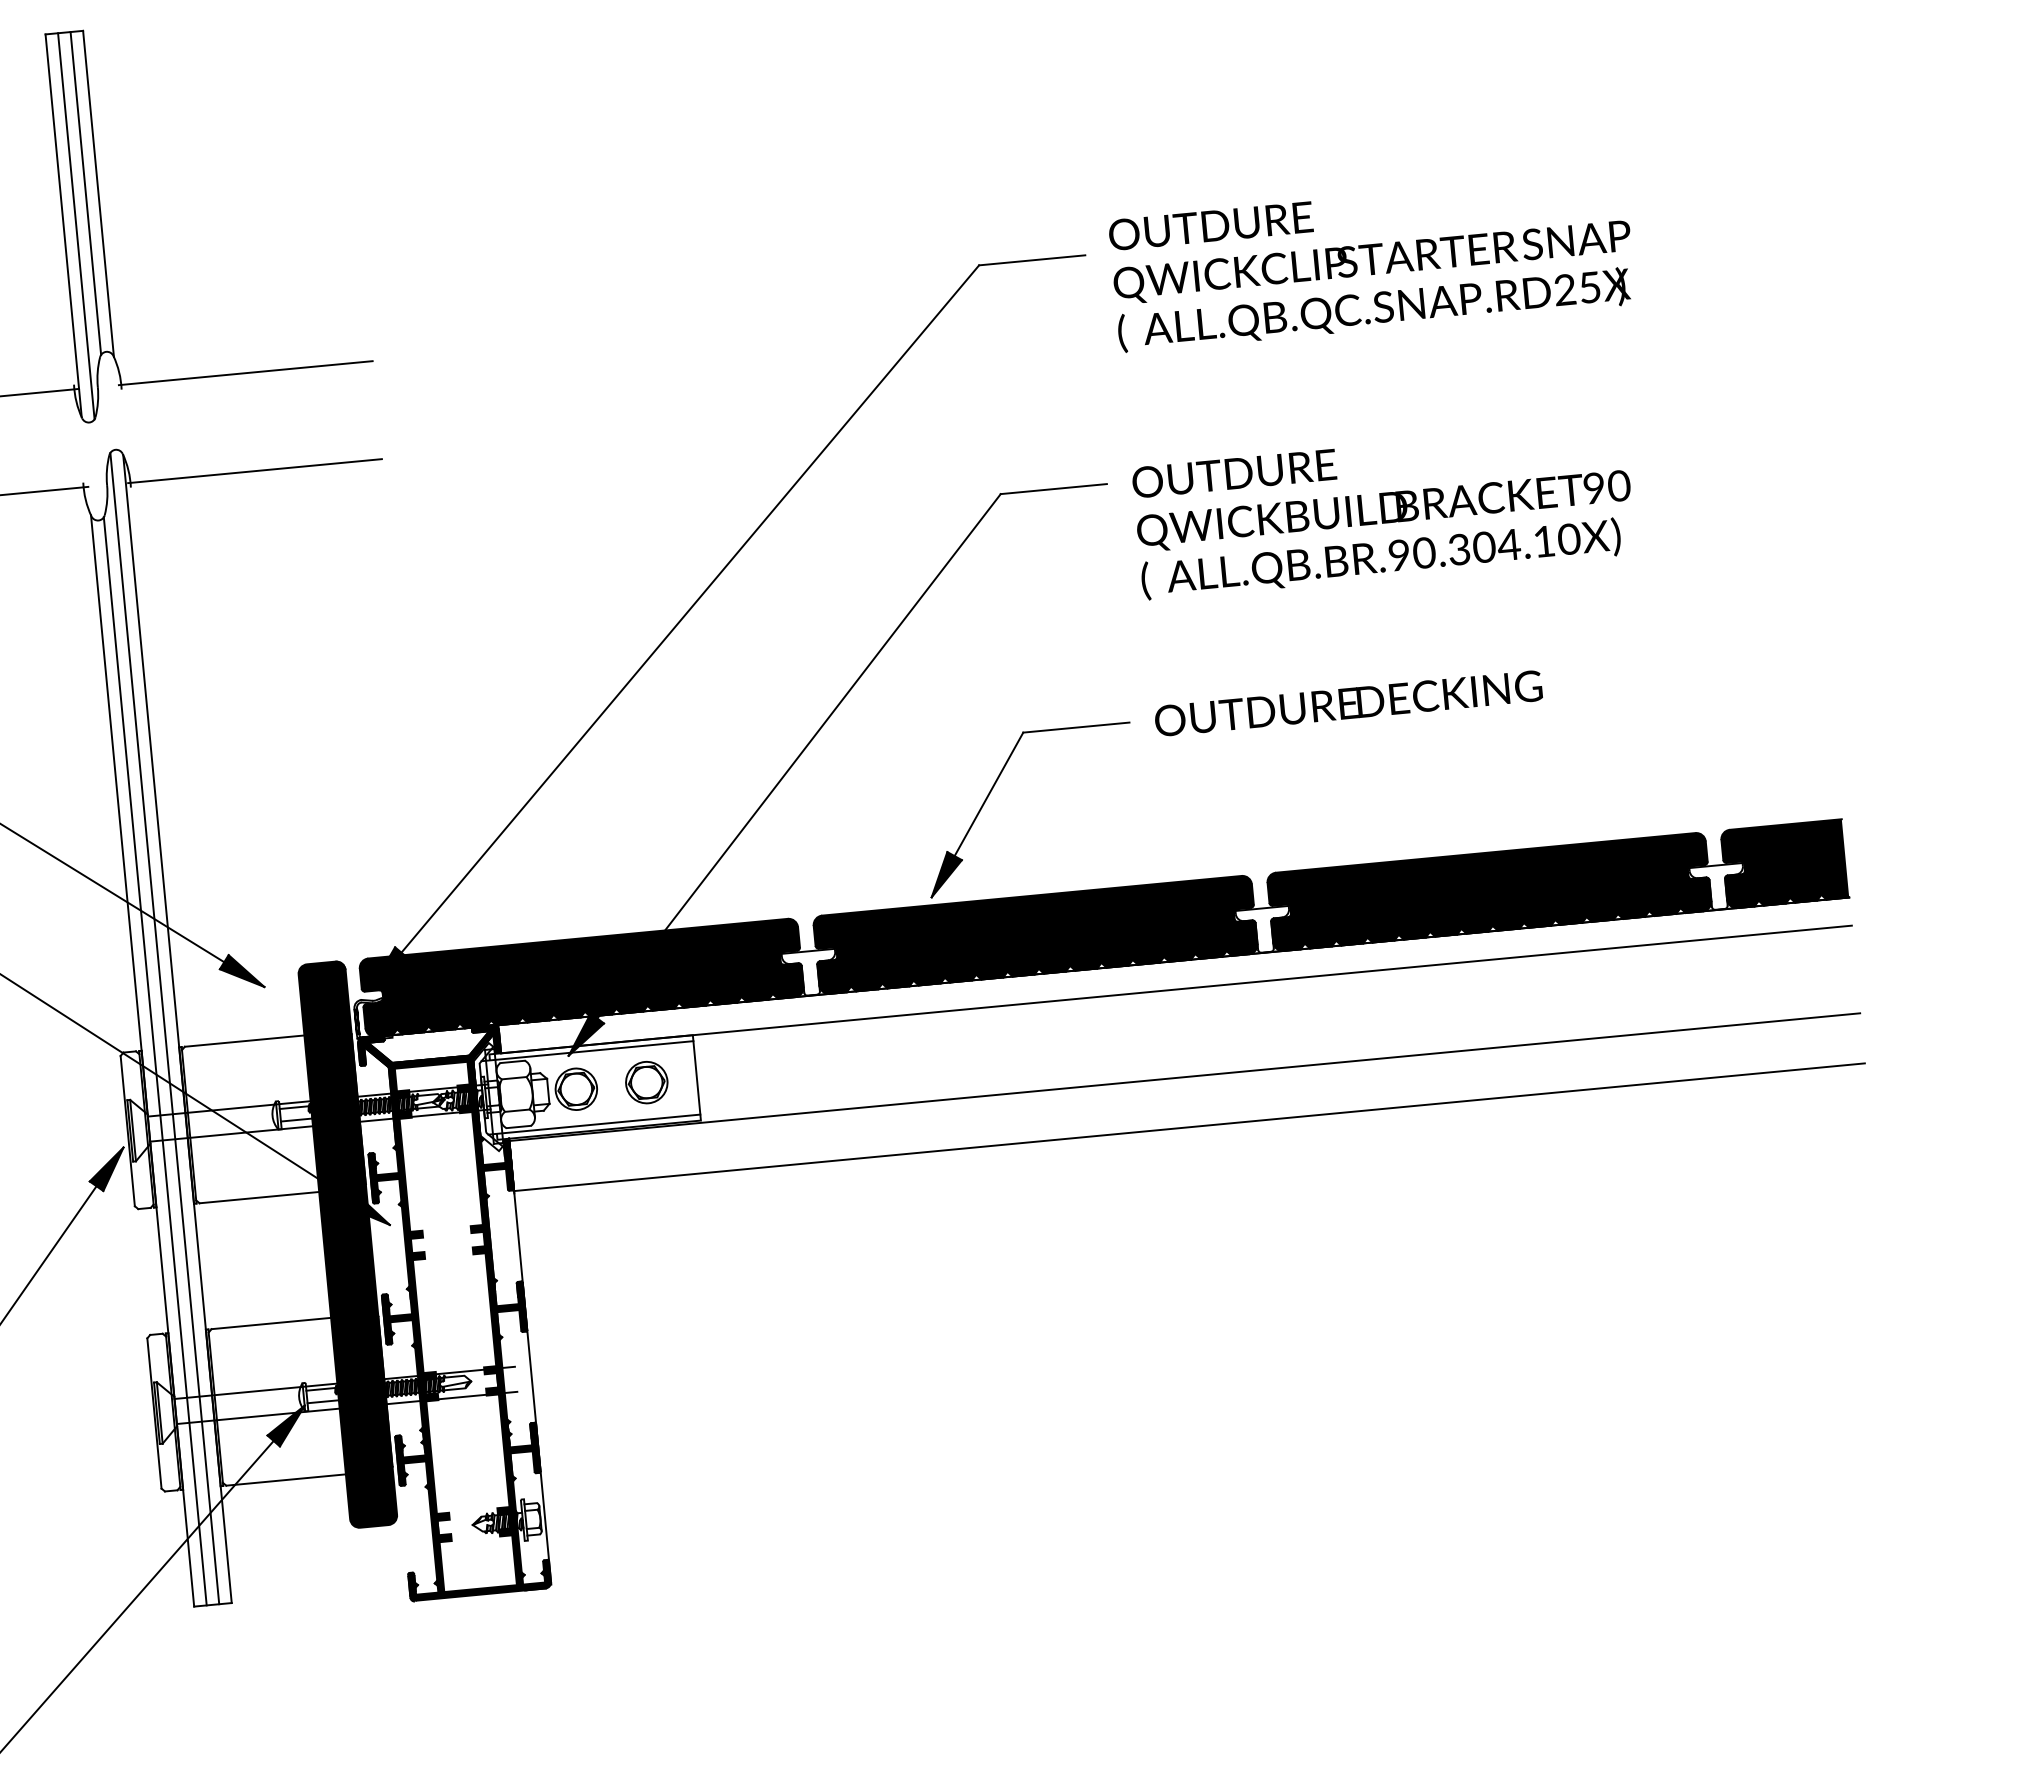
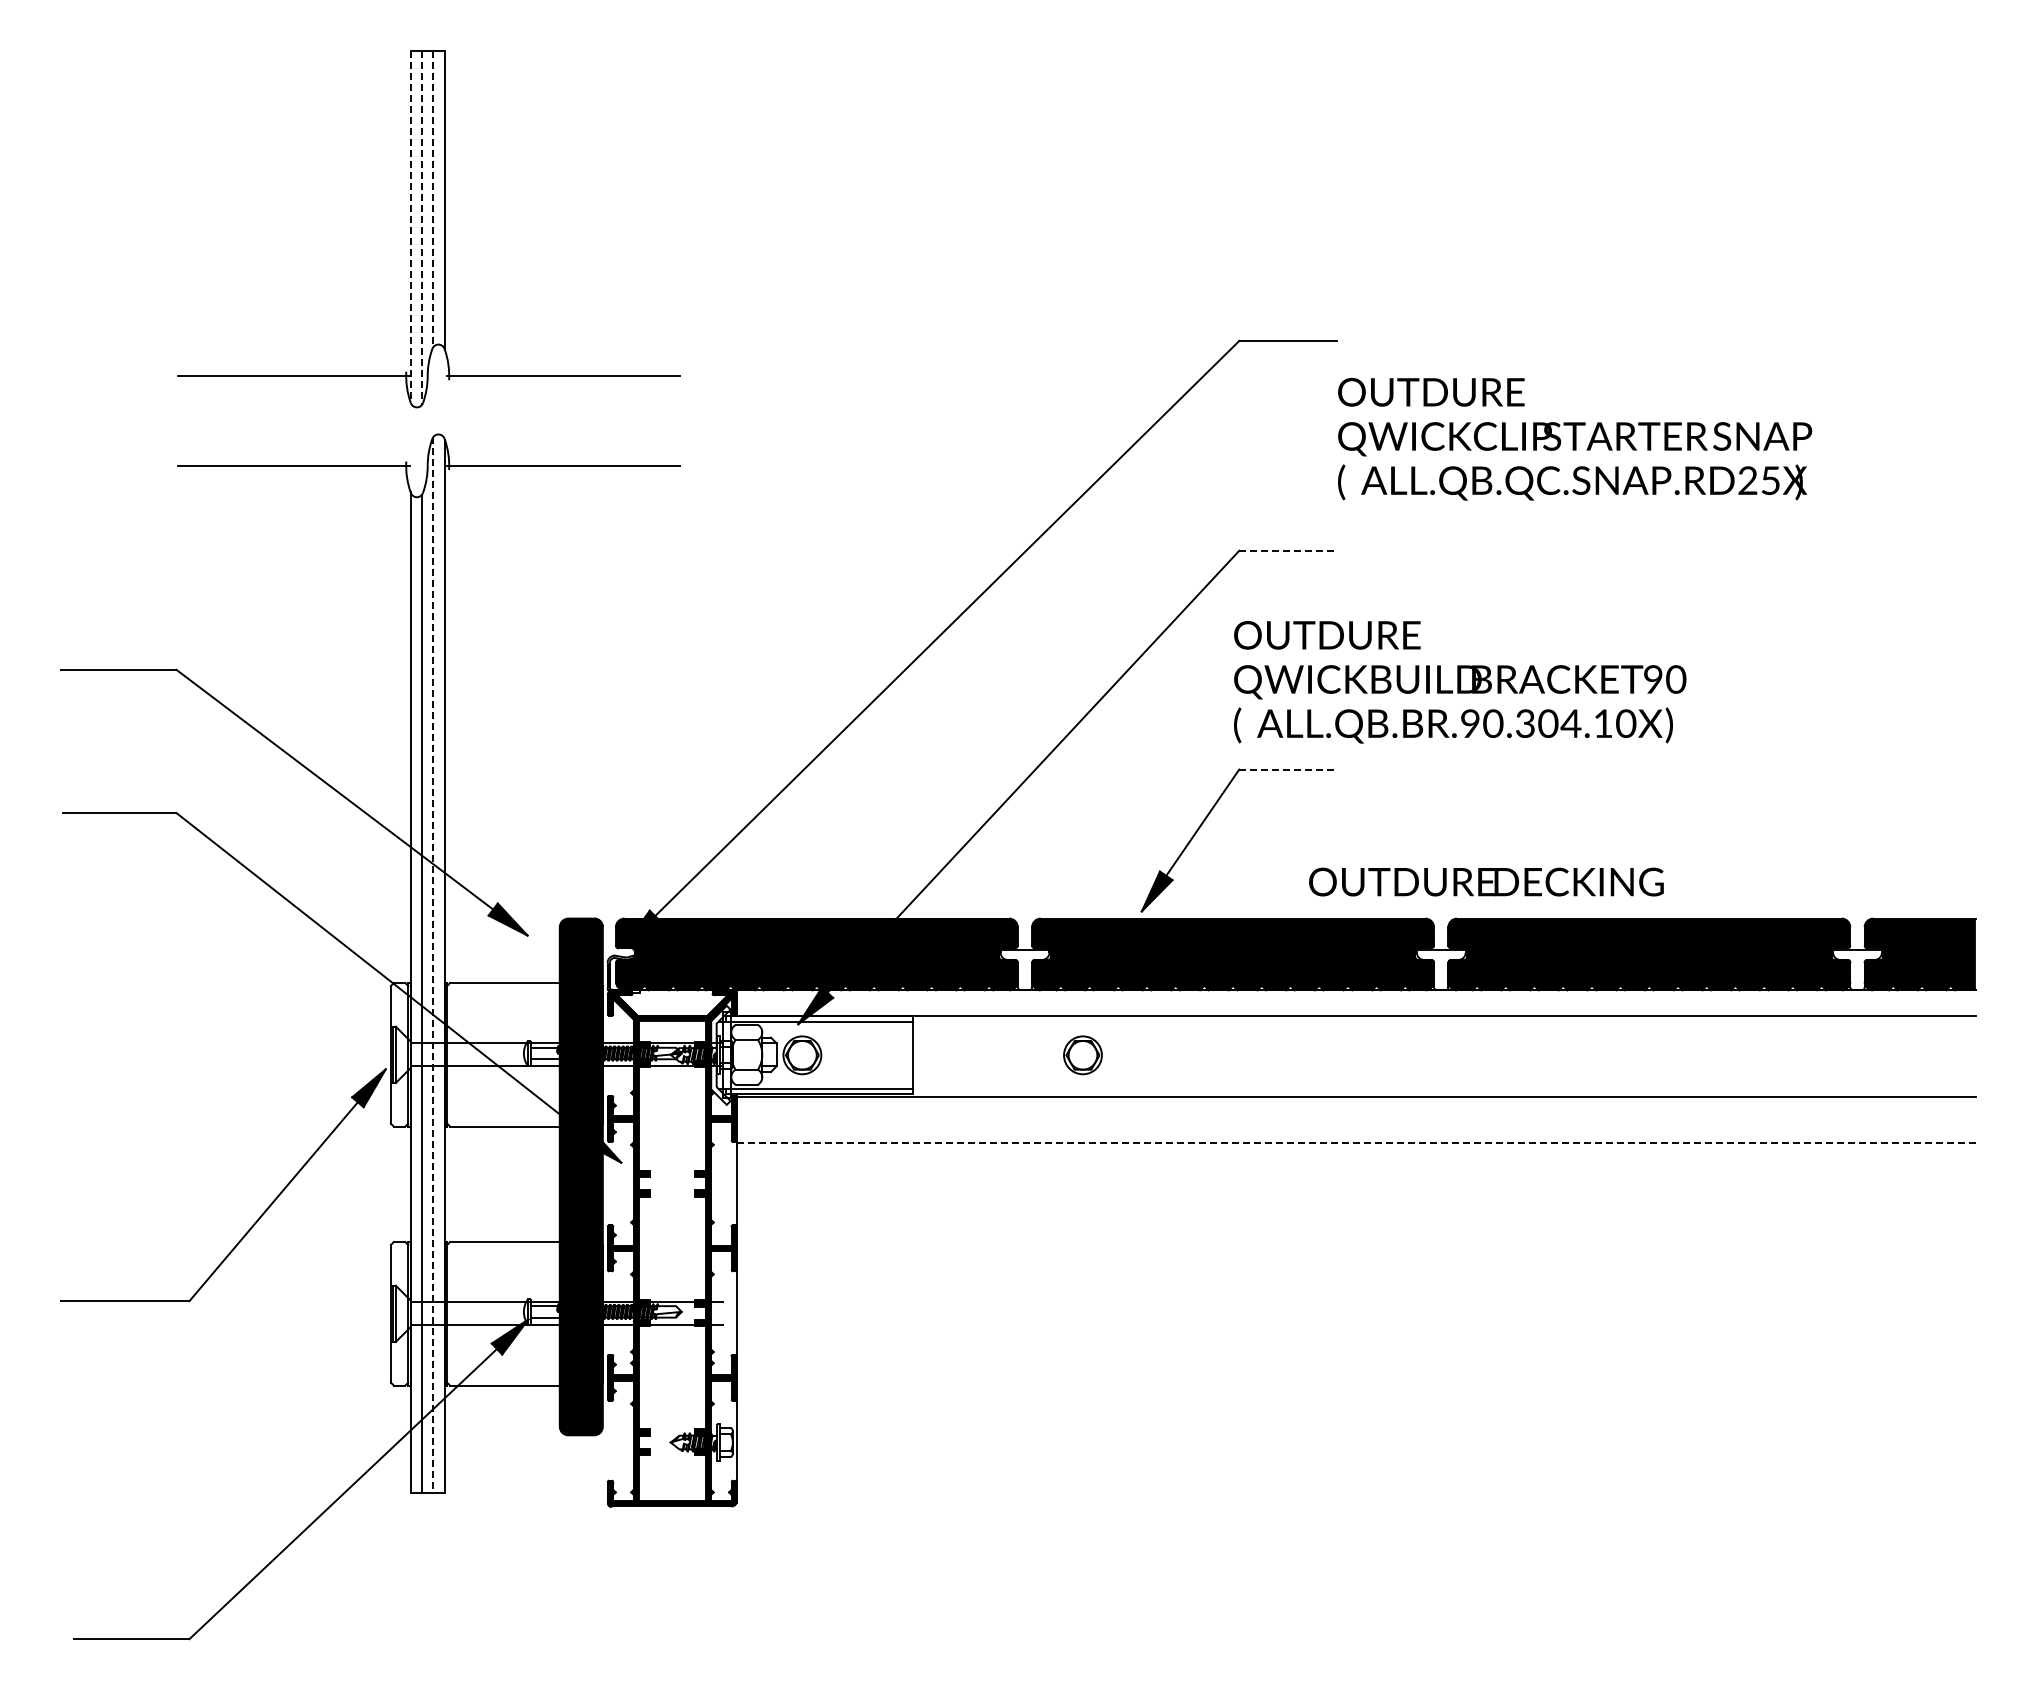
line: (85, 194) -> (433, 199), solid -> dashed
line: (63, 225) -> (410, 226), solid -> dashed
line: (75, 227) -> (421, 228), solid -> dashed
text: (1372, 262) -> (1575, 439), moved
line: (1053, 488) -> (1287, 550), solid -> dashed
text: (1384, 511) -> (1460, 682), moved
text: (1348, 702) -> (1486, 881), moved
line: (1075, 727) -> (1287, 769), solid -> dashed
line: (164, 1028) -> (433, 964), solid -> dashed
part: (646, 1082) -> (1082, 1055), moved
line: (1189, 1127) -> (1356, 1142), solid -> dashed

